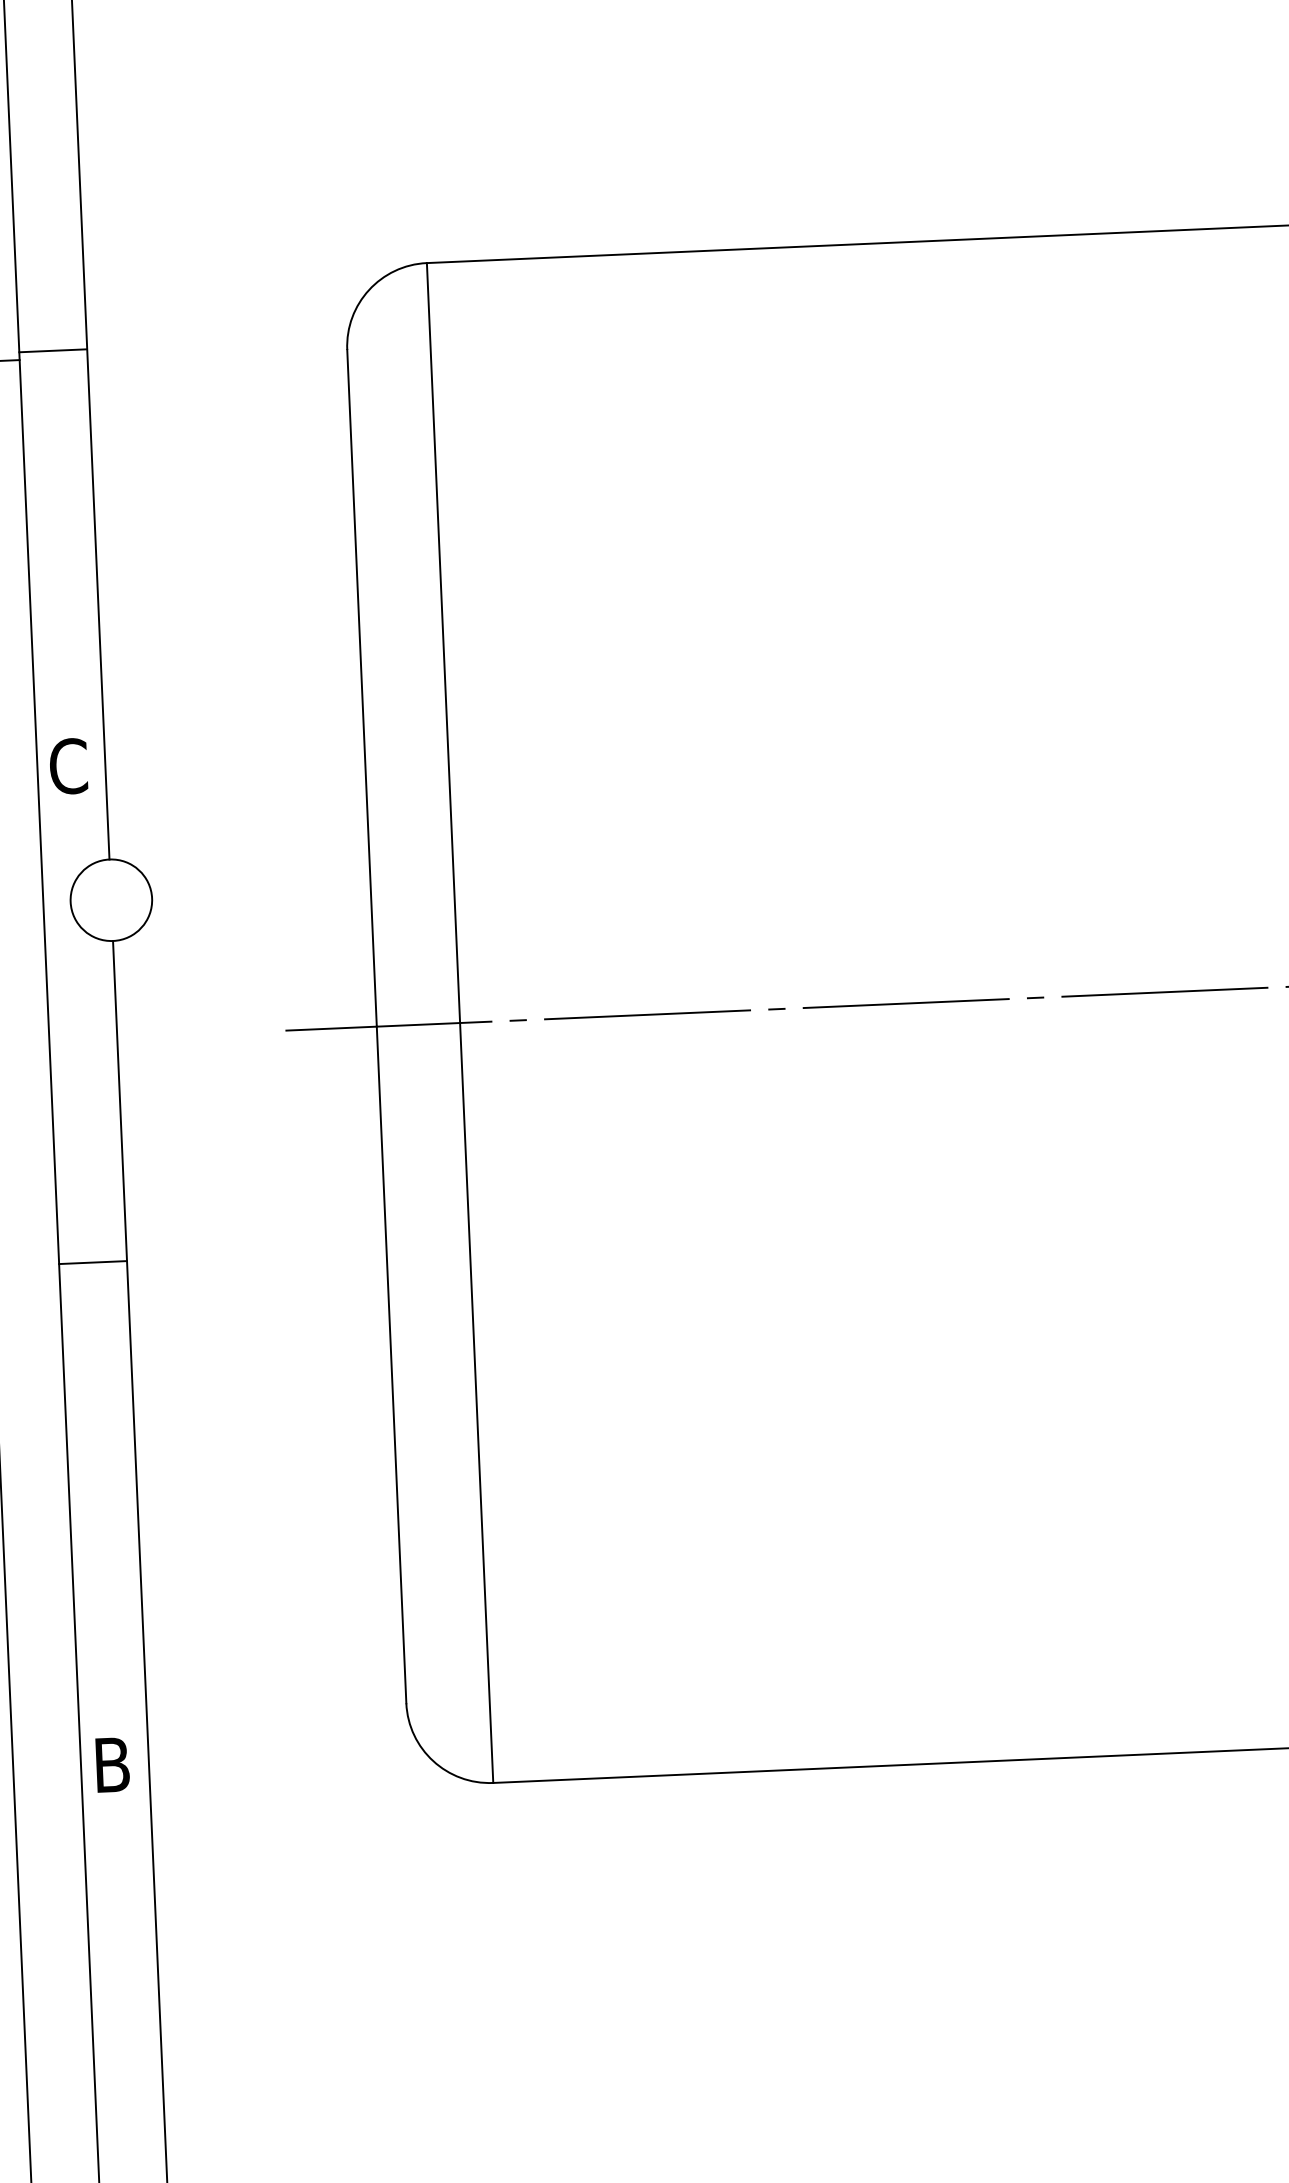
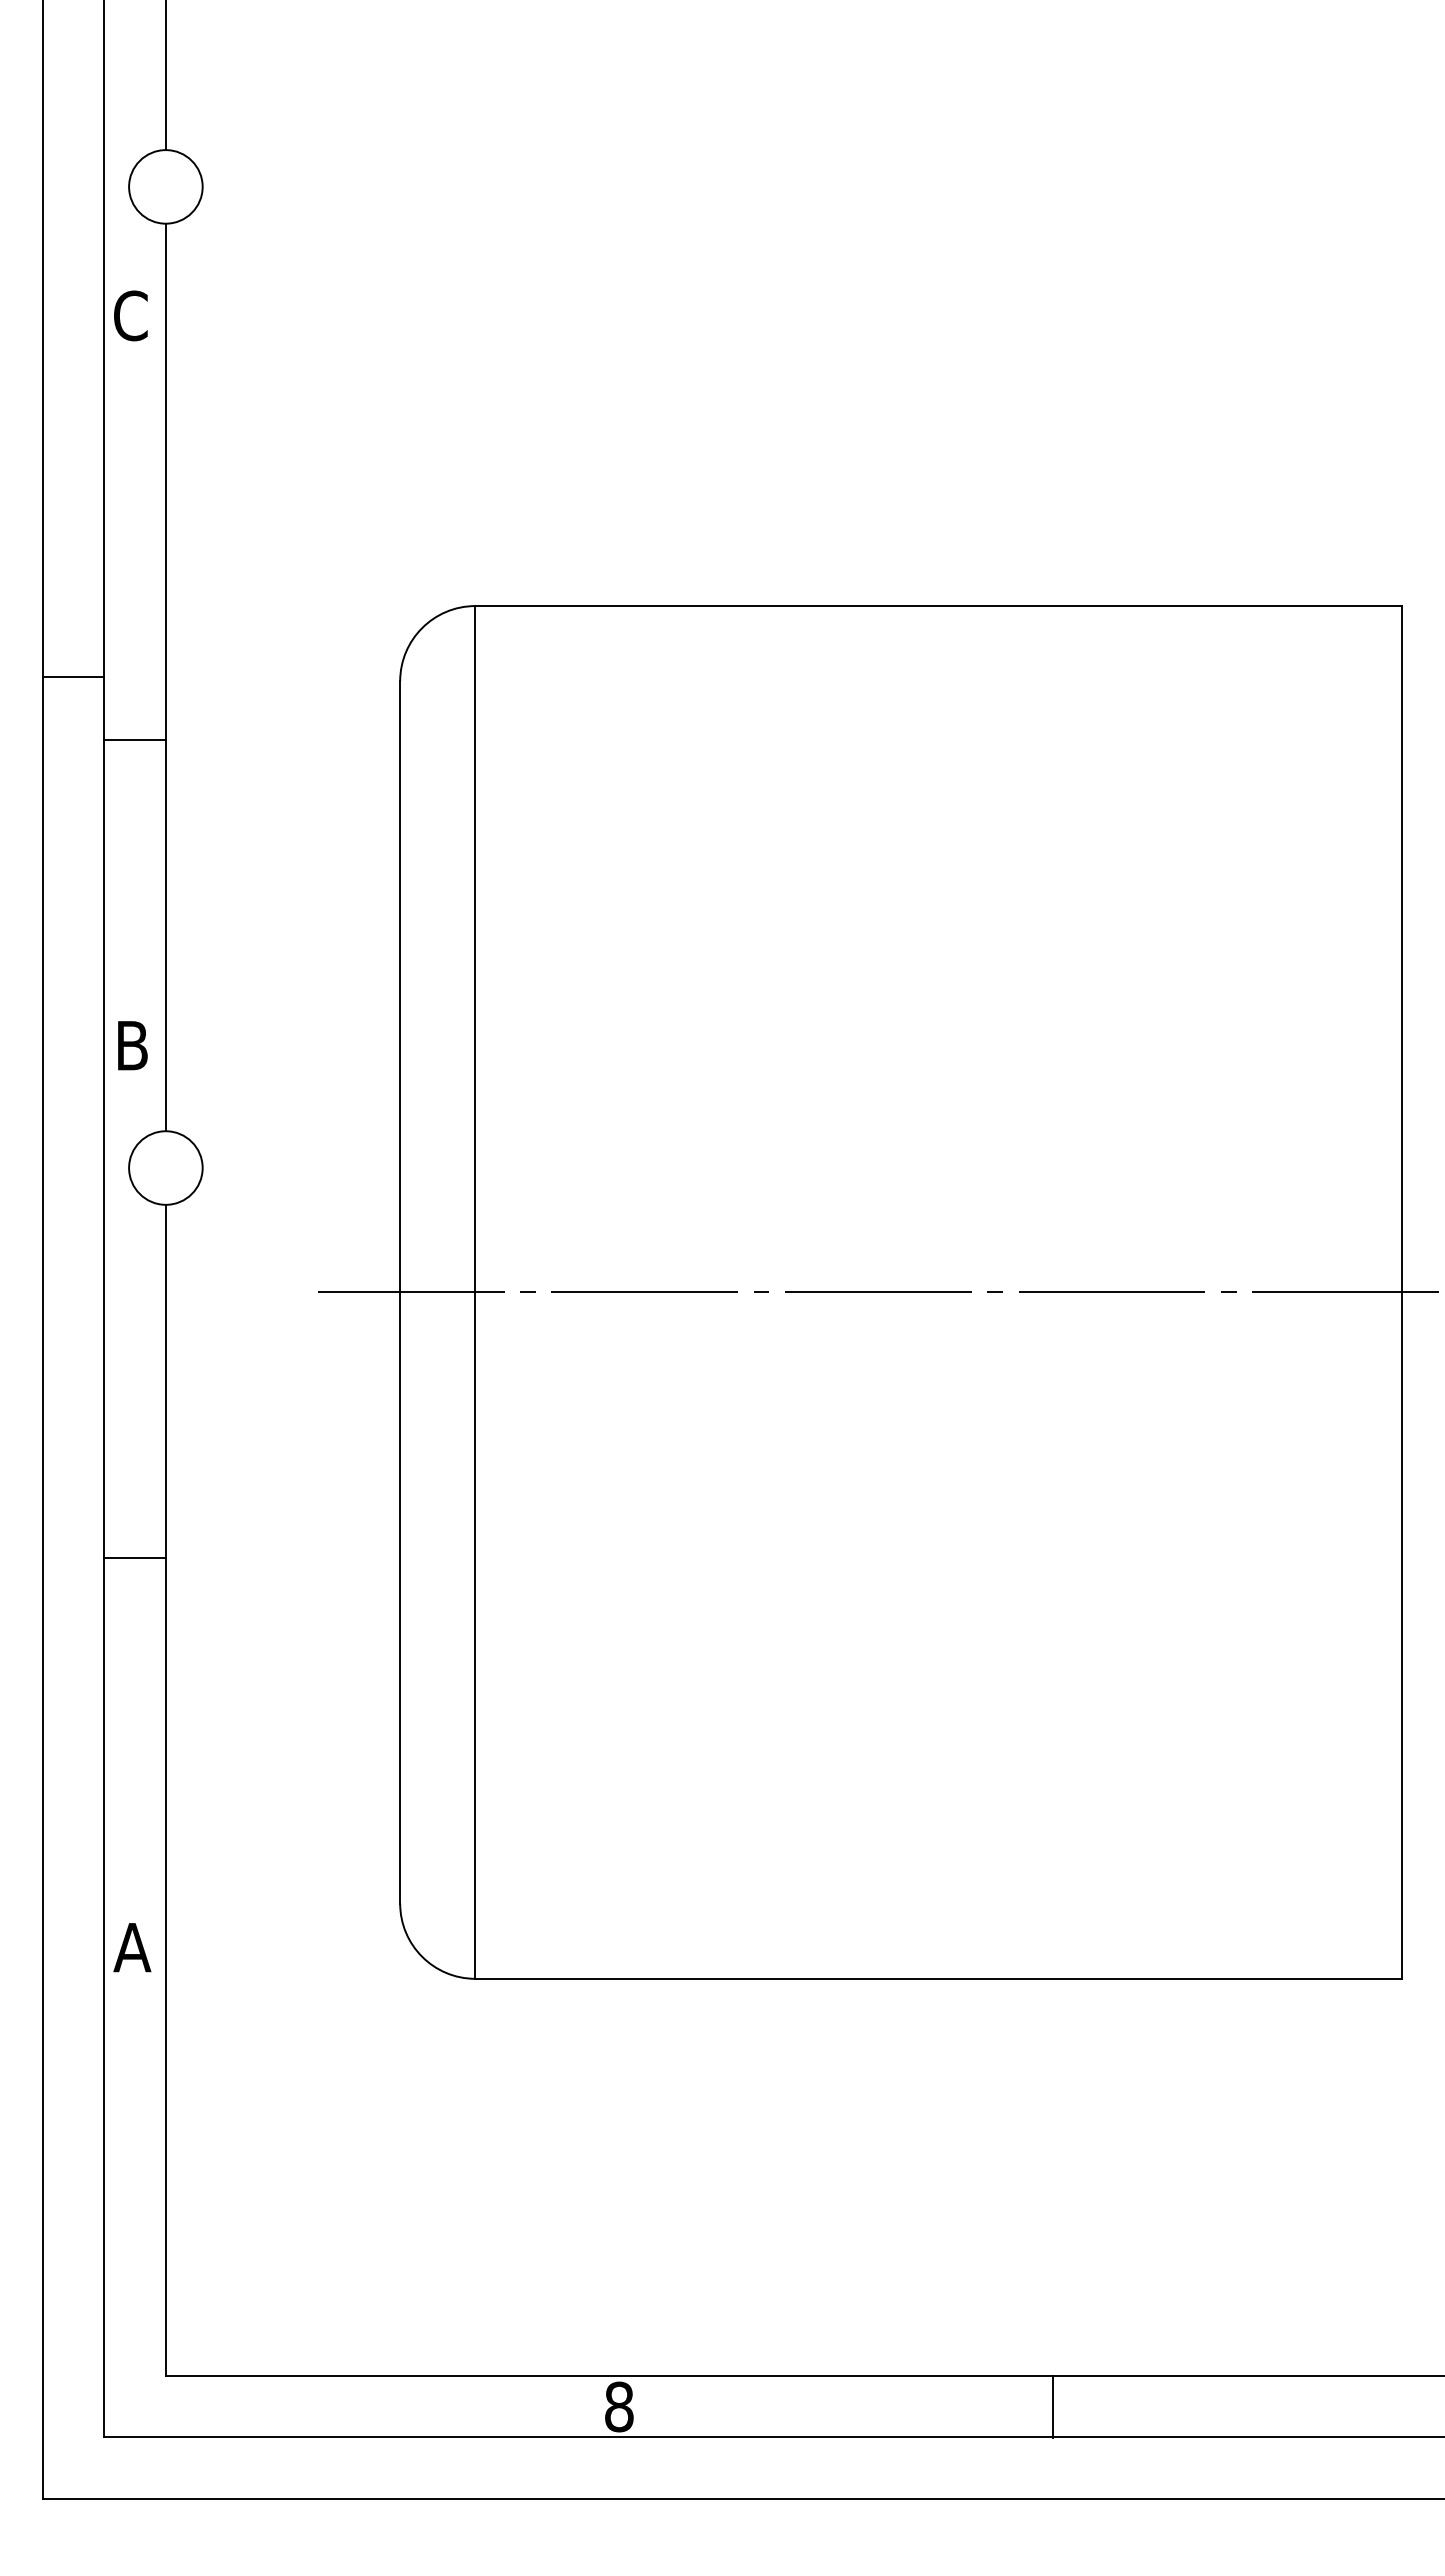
line: (52, 350) -> (134, 740), moved
text: (68, 766) -> (132, 1045), C -> B
line: (92, 1262) -> (134, 1557), moved
text: (112, 1764) -> (132, 1947), B -> A

